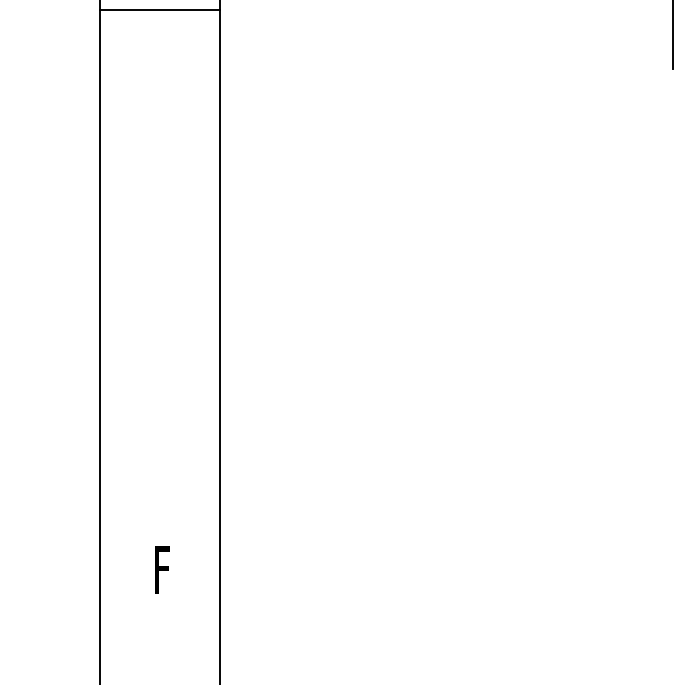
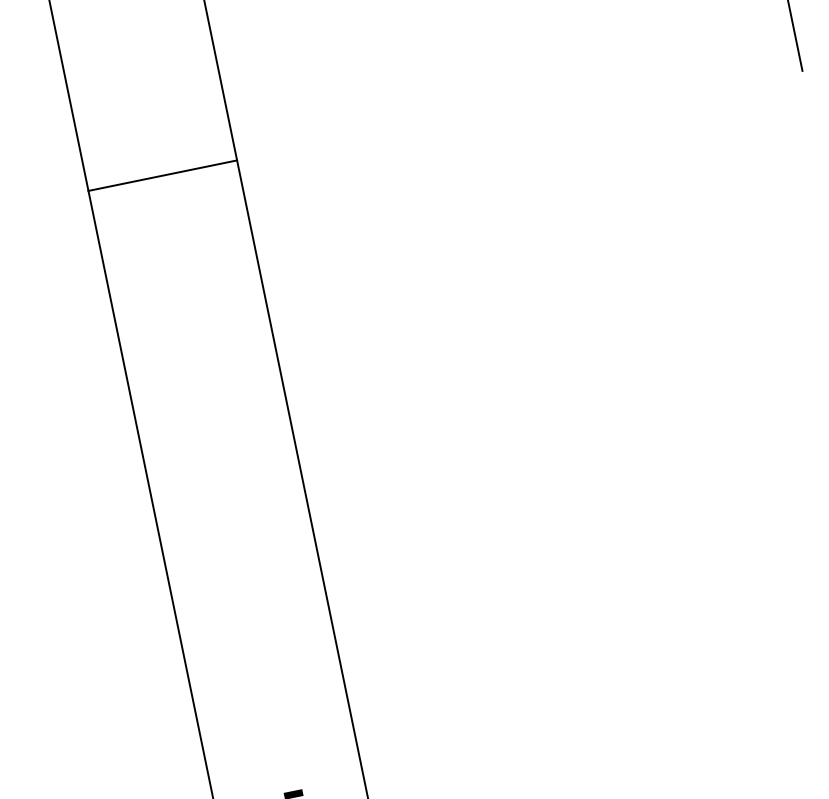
line: (159, 10) -> (162, 176), moved

